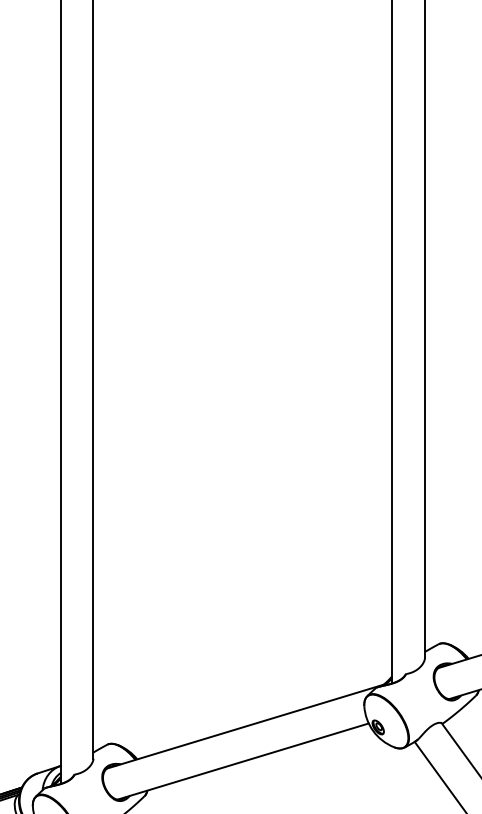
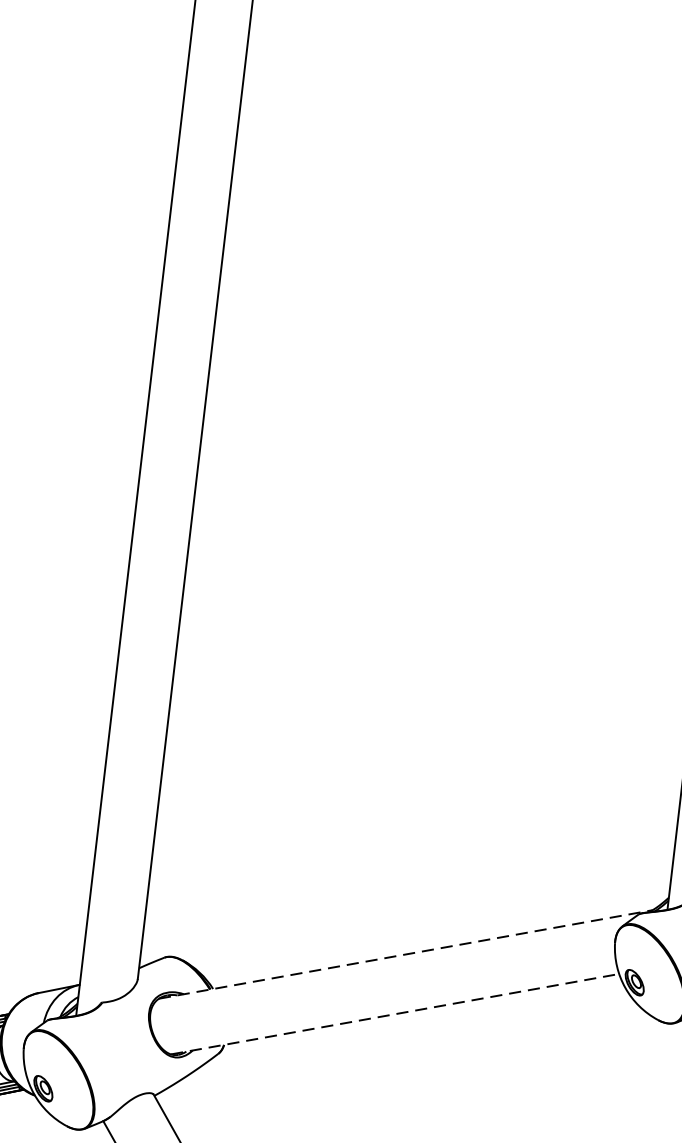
line: (245, 726) -> (406, 954), solid -> dashed
line: (243, 761) -> (395, 1014), solid -> dashed

